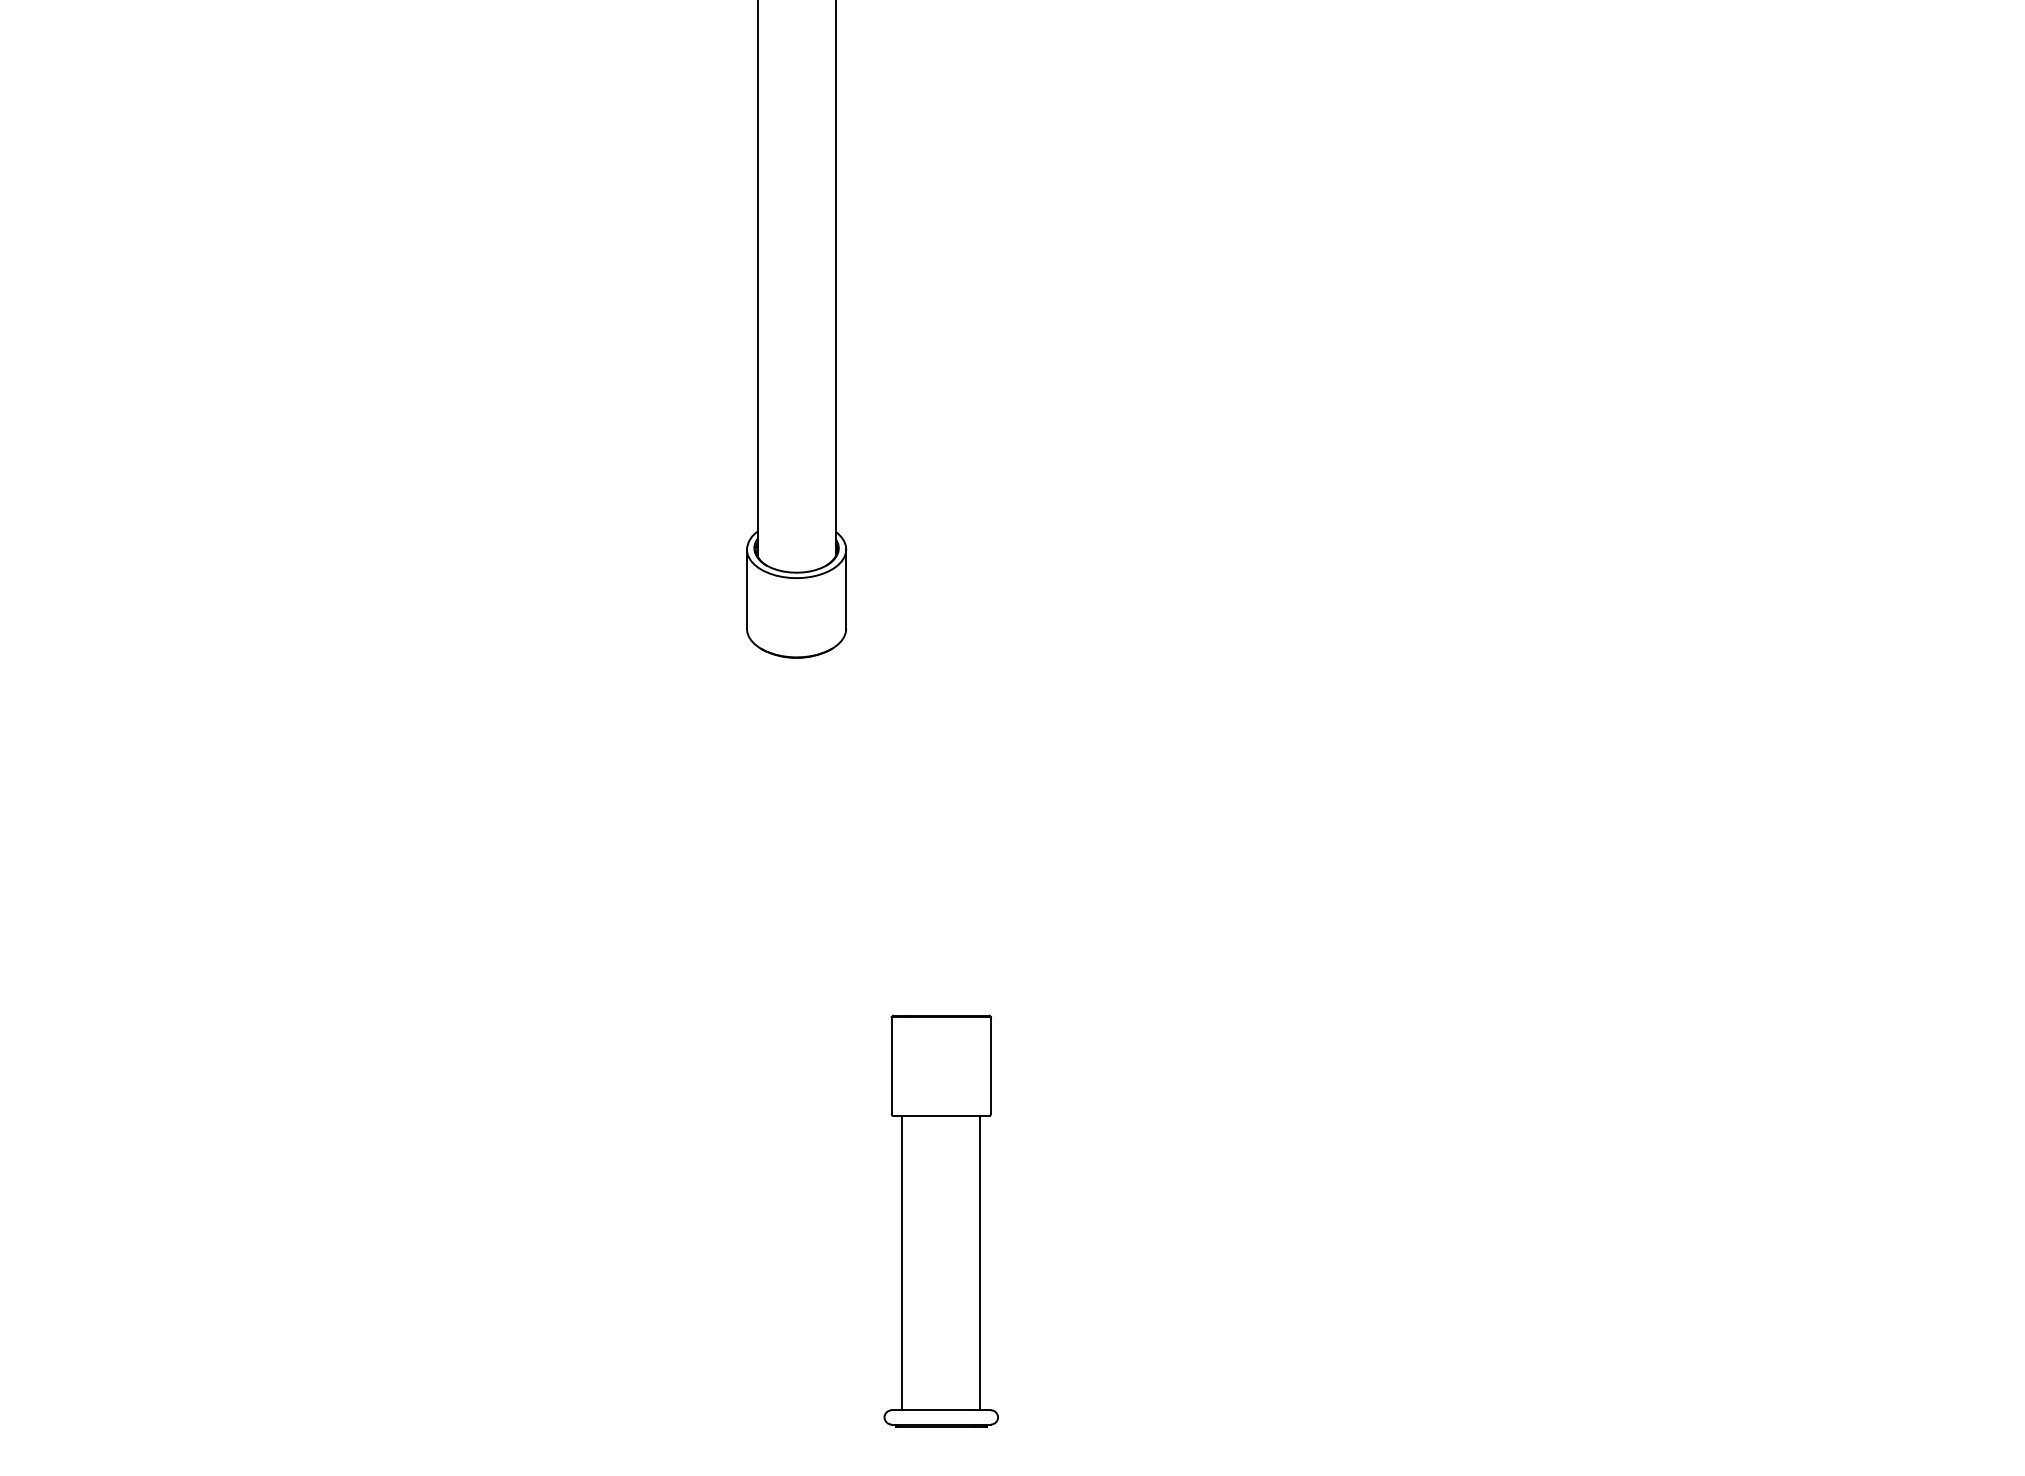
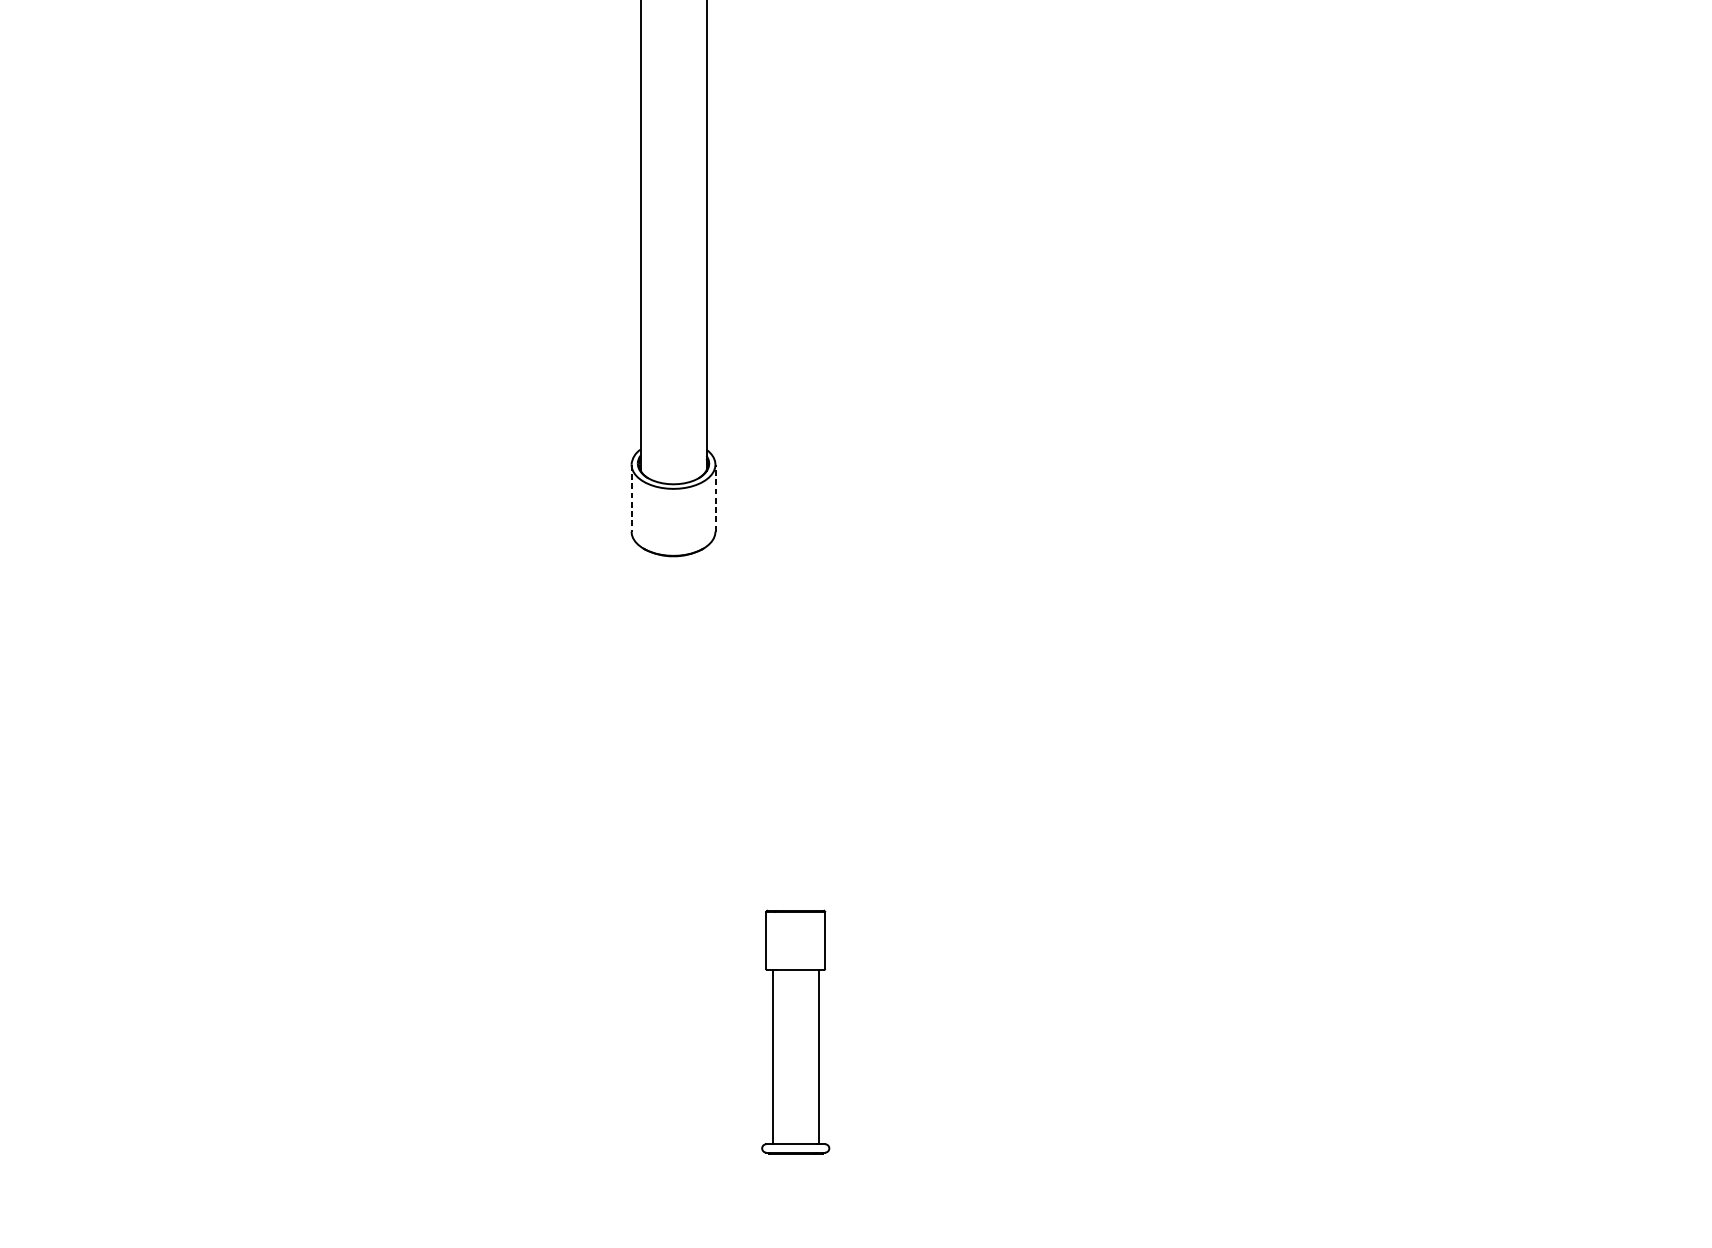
line: (746, 589) -> (631, 498), solid -> dashed
line: (846, 589) -> (715, 498), solid -> dashed
part: (940, 1220) -> (795, 1031), size x0.7

